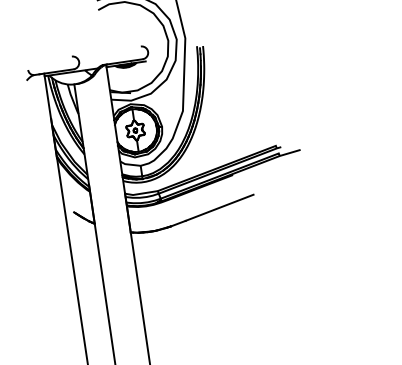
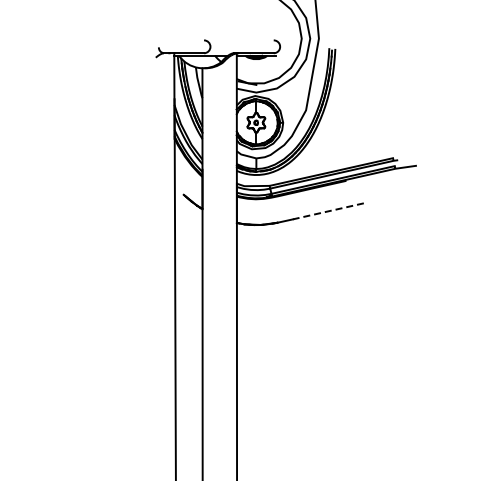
line: (218, 208) -> (327, 211), solid -> dashed

